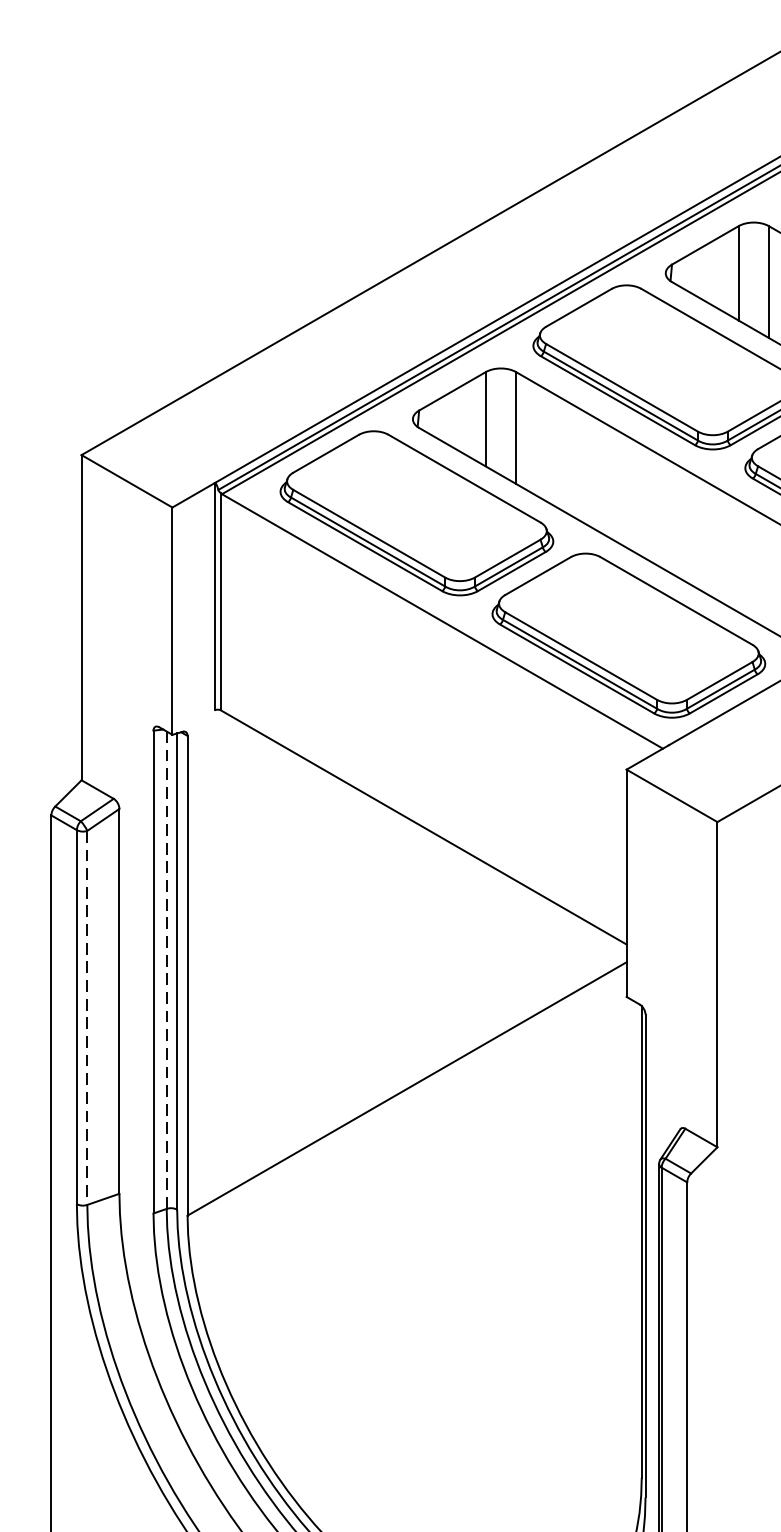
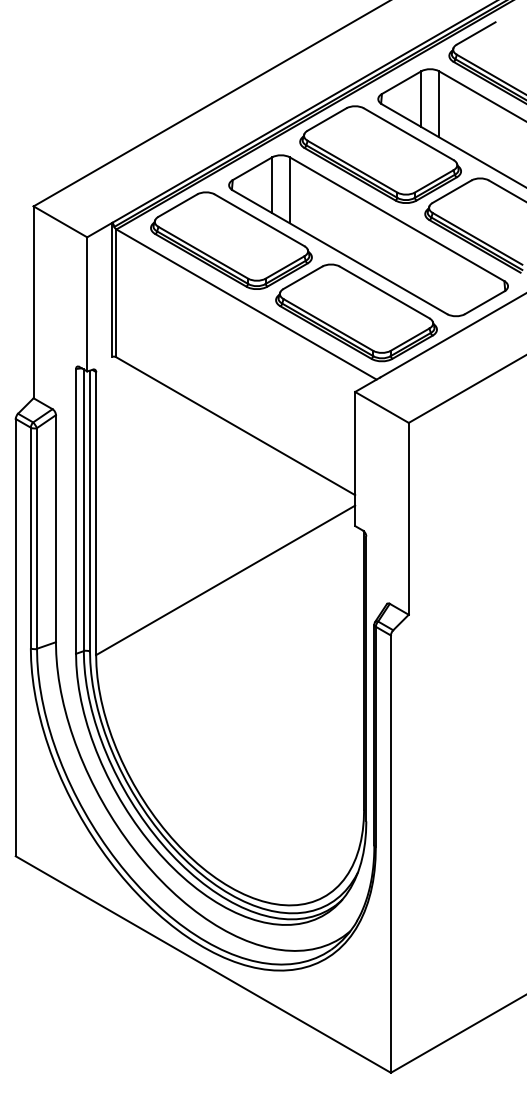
line: (166, 970) -> (83, 510), dashed -> solid
line: (88, 1017) -> (37, 538), dashed -> solid

